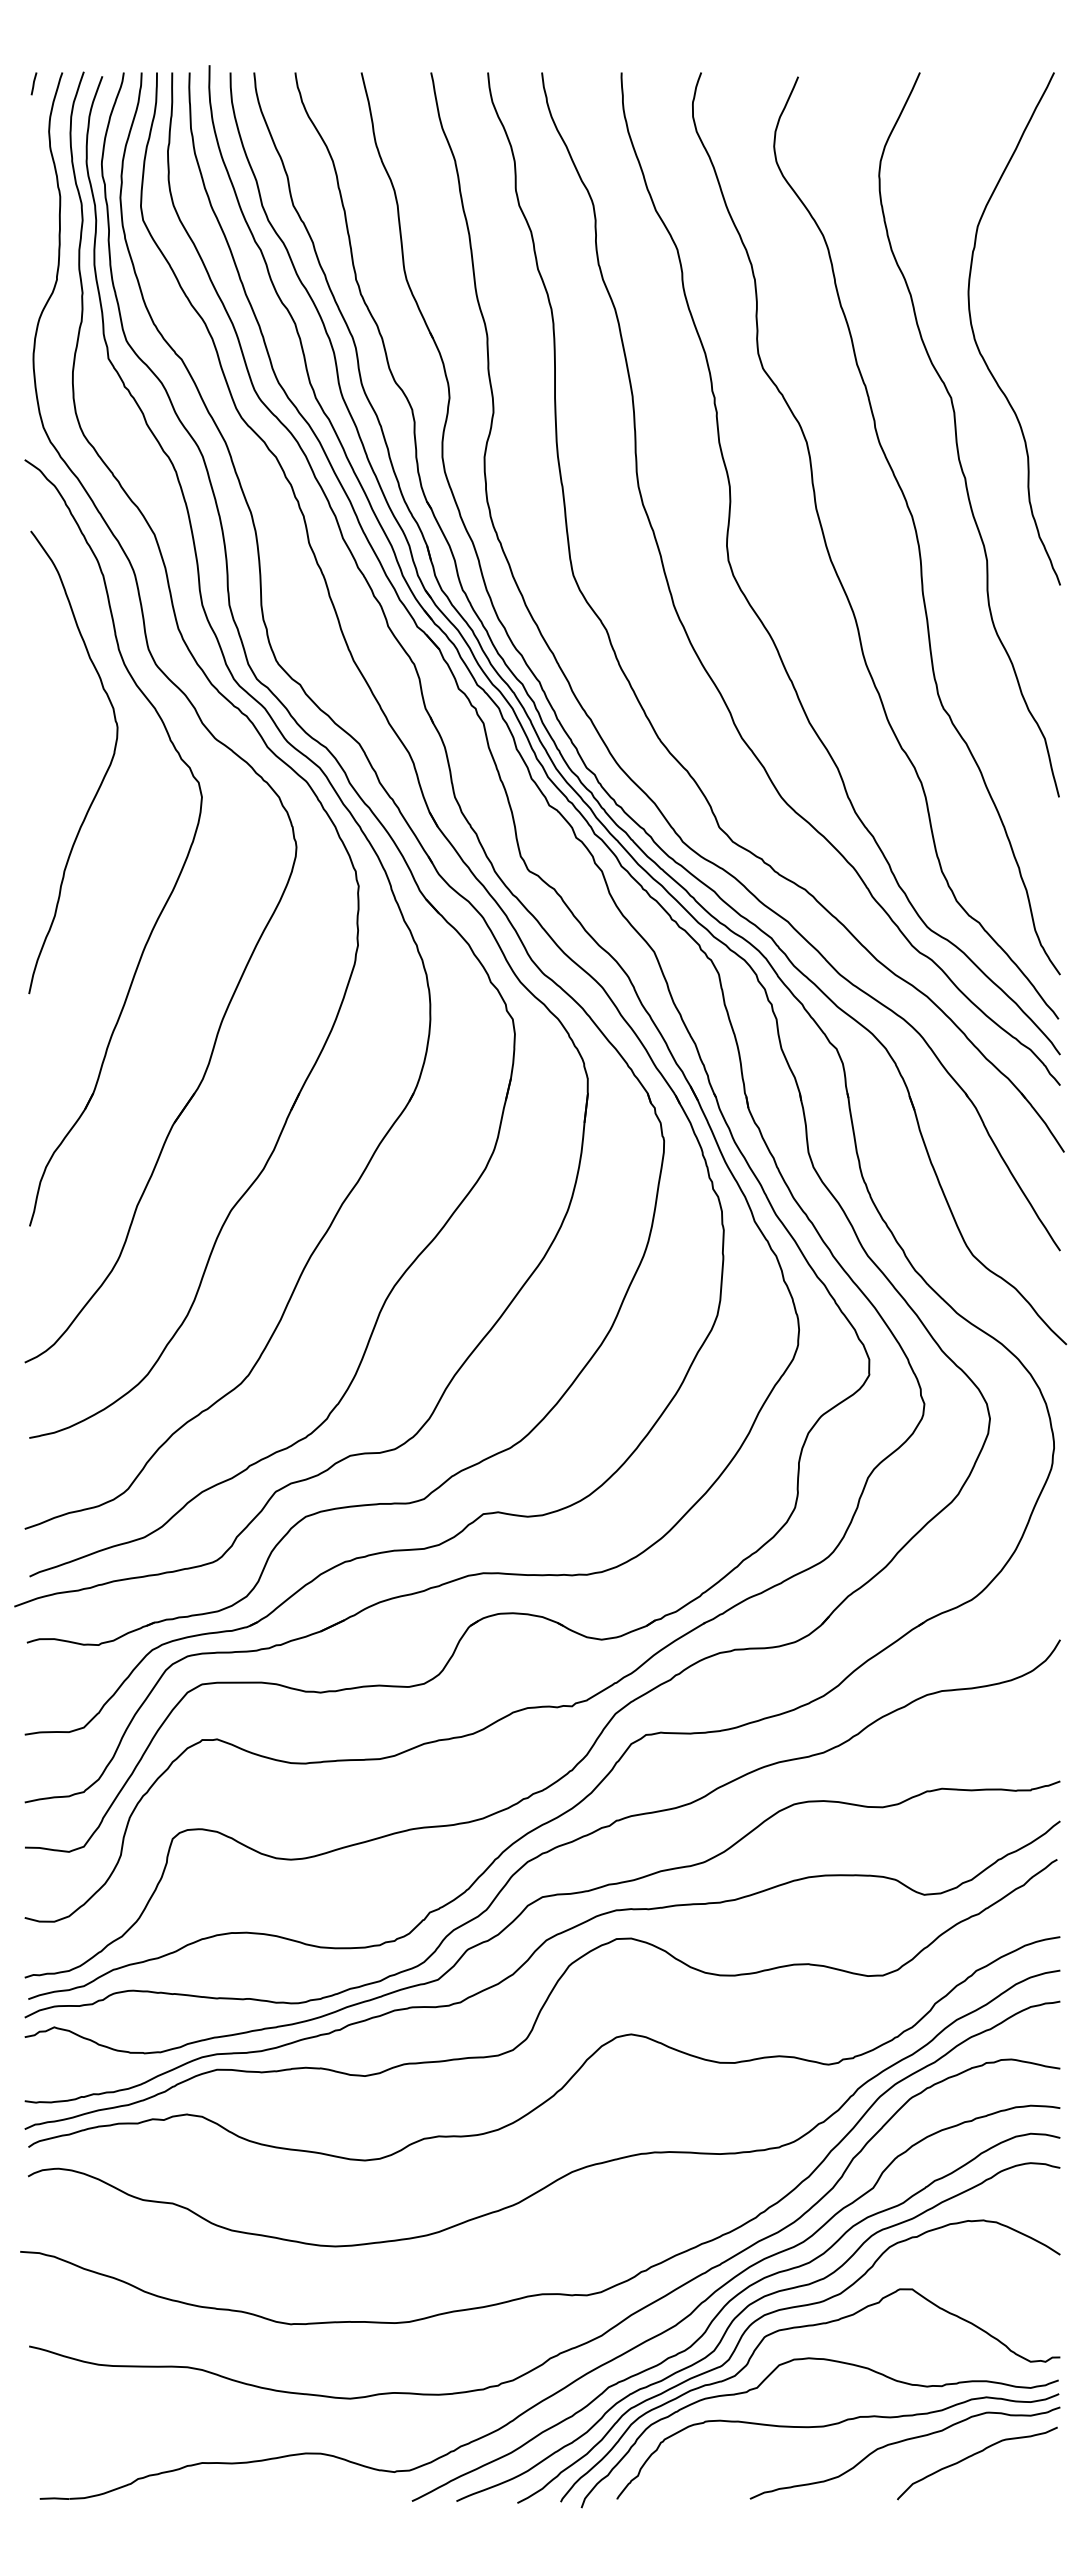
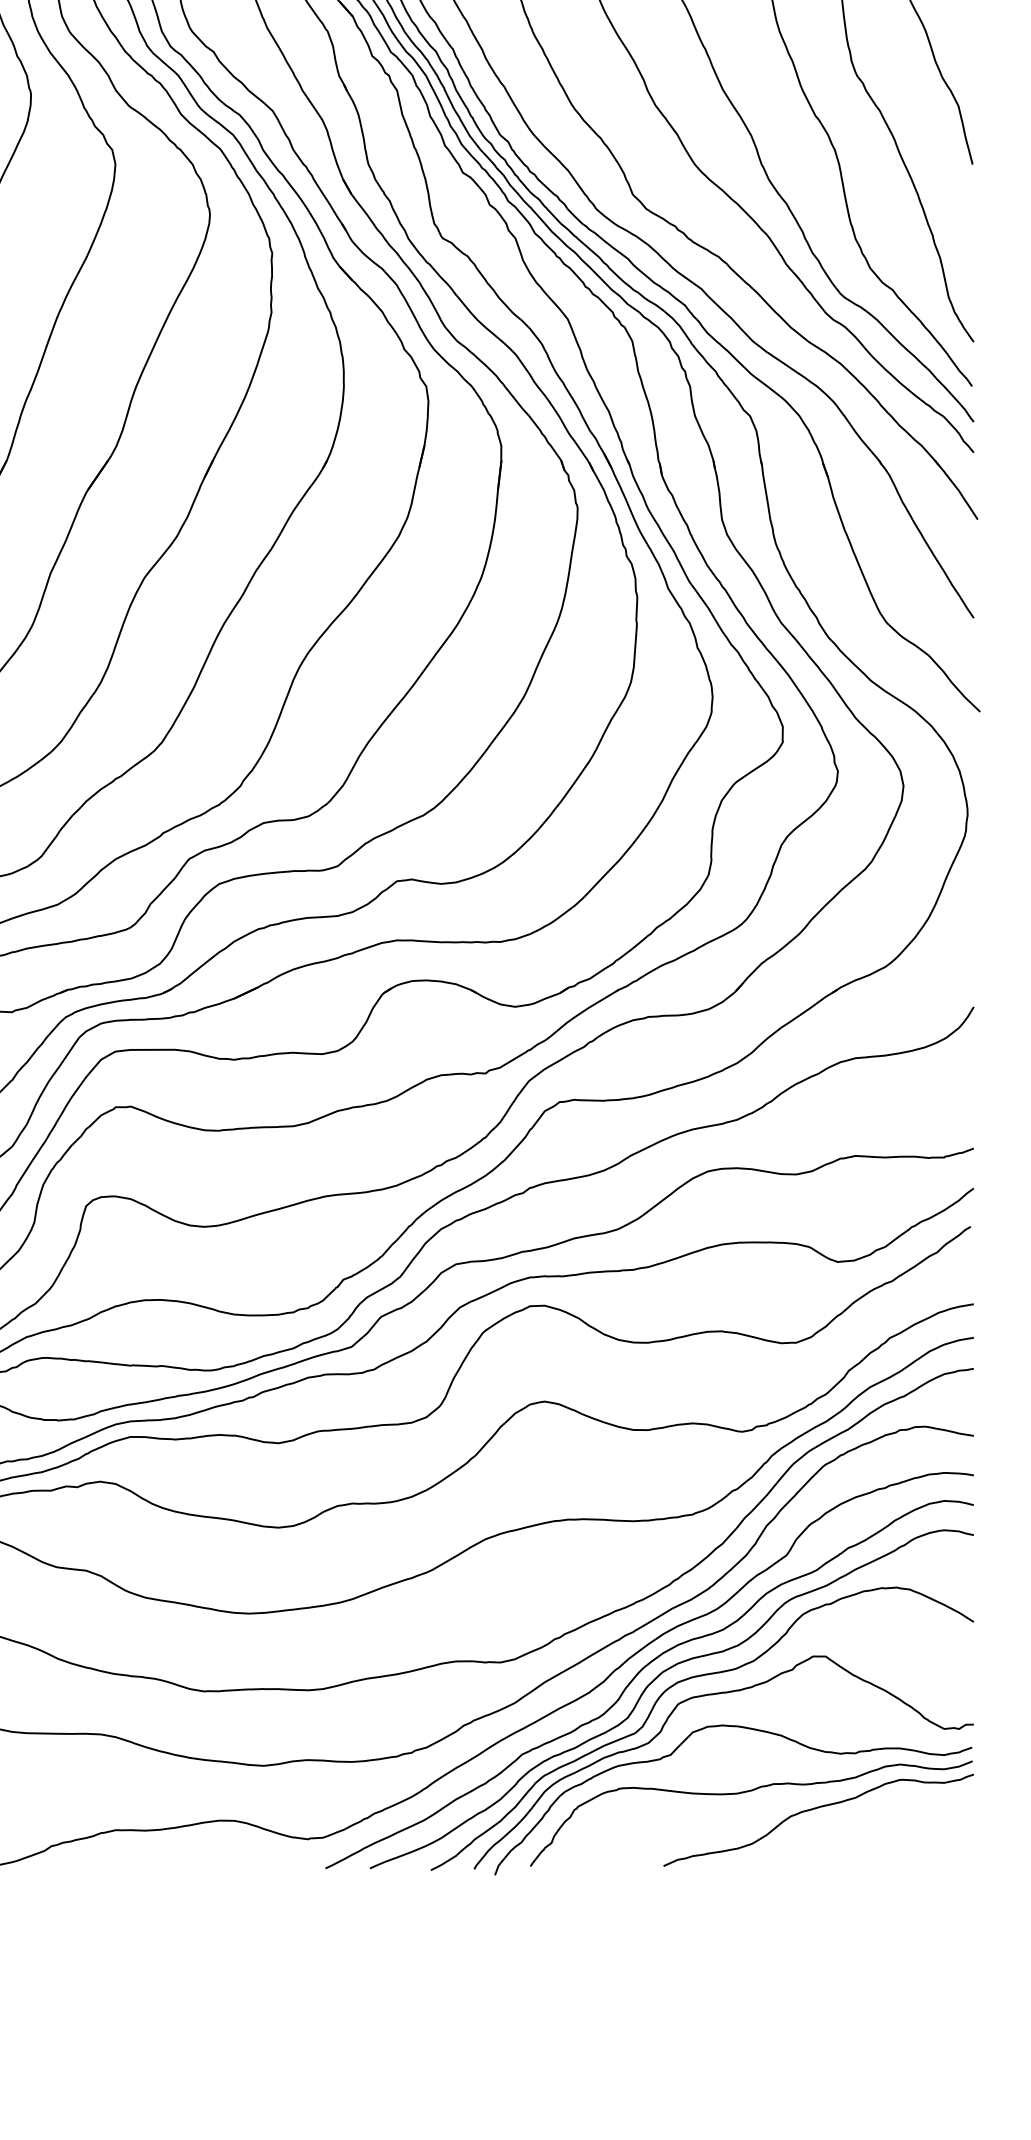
curve: (974, 2455) -> (888, 1822), removed

